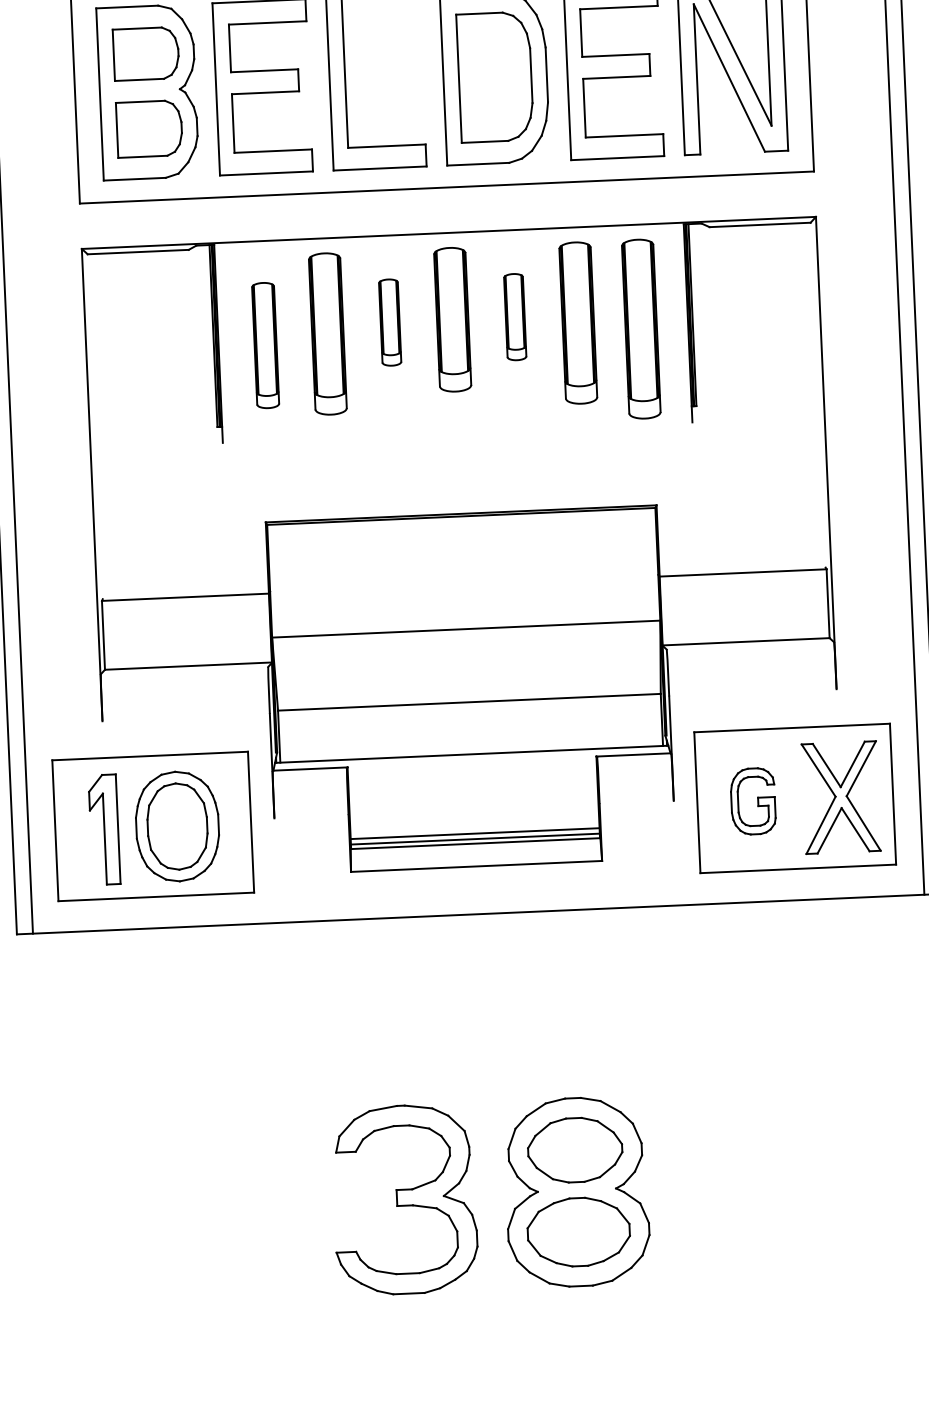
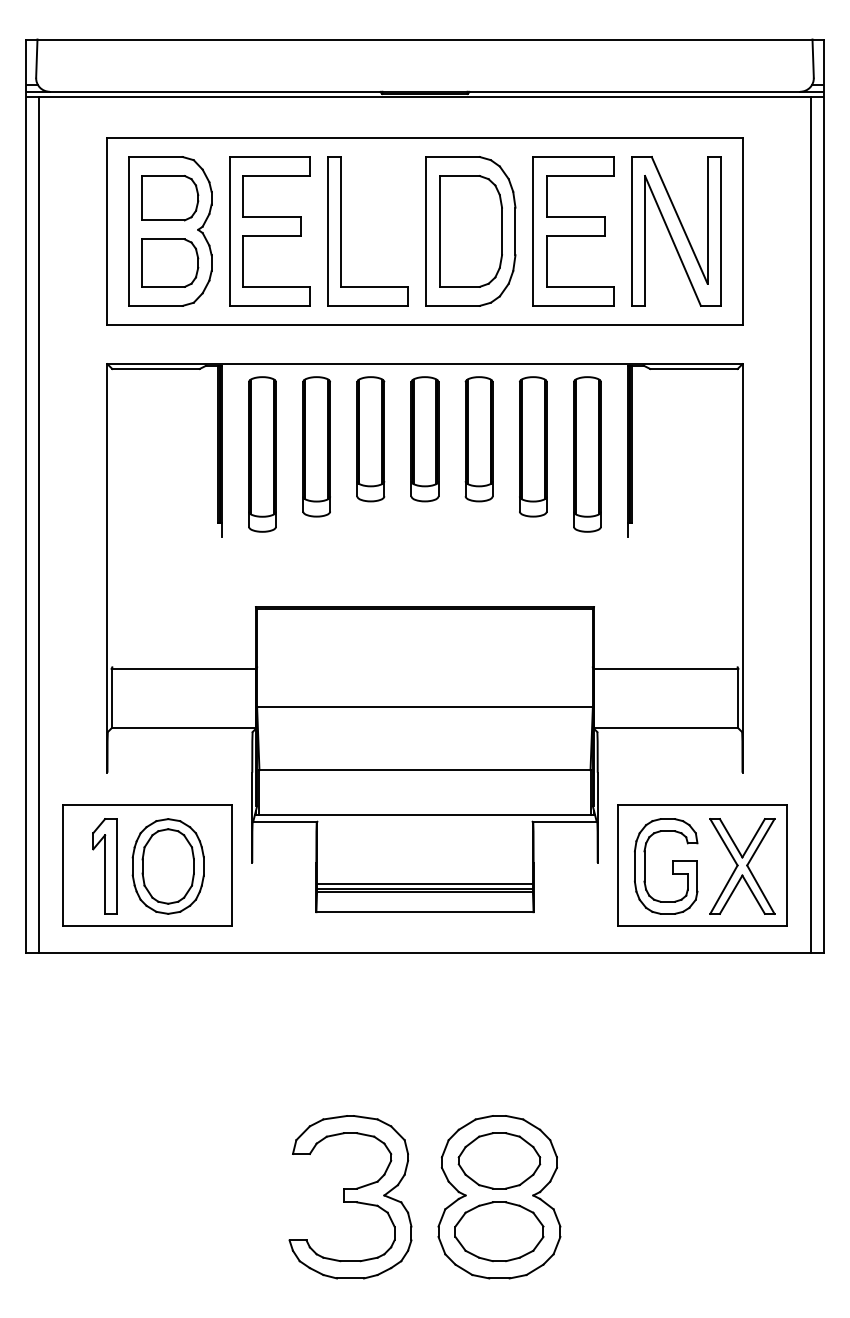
part: (514, 317) -> (478, 439), size x1.67
part: (389, 322) -> (370, 439), size x1.67
part: (265, 345) -> (262, 454), size x1.43
part: (753, 801) -> (666, 866), size x1.67

